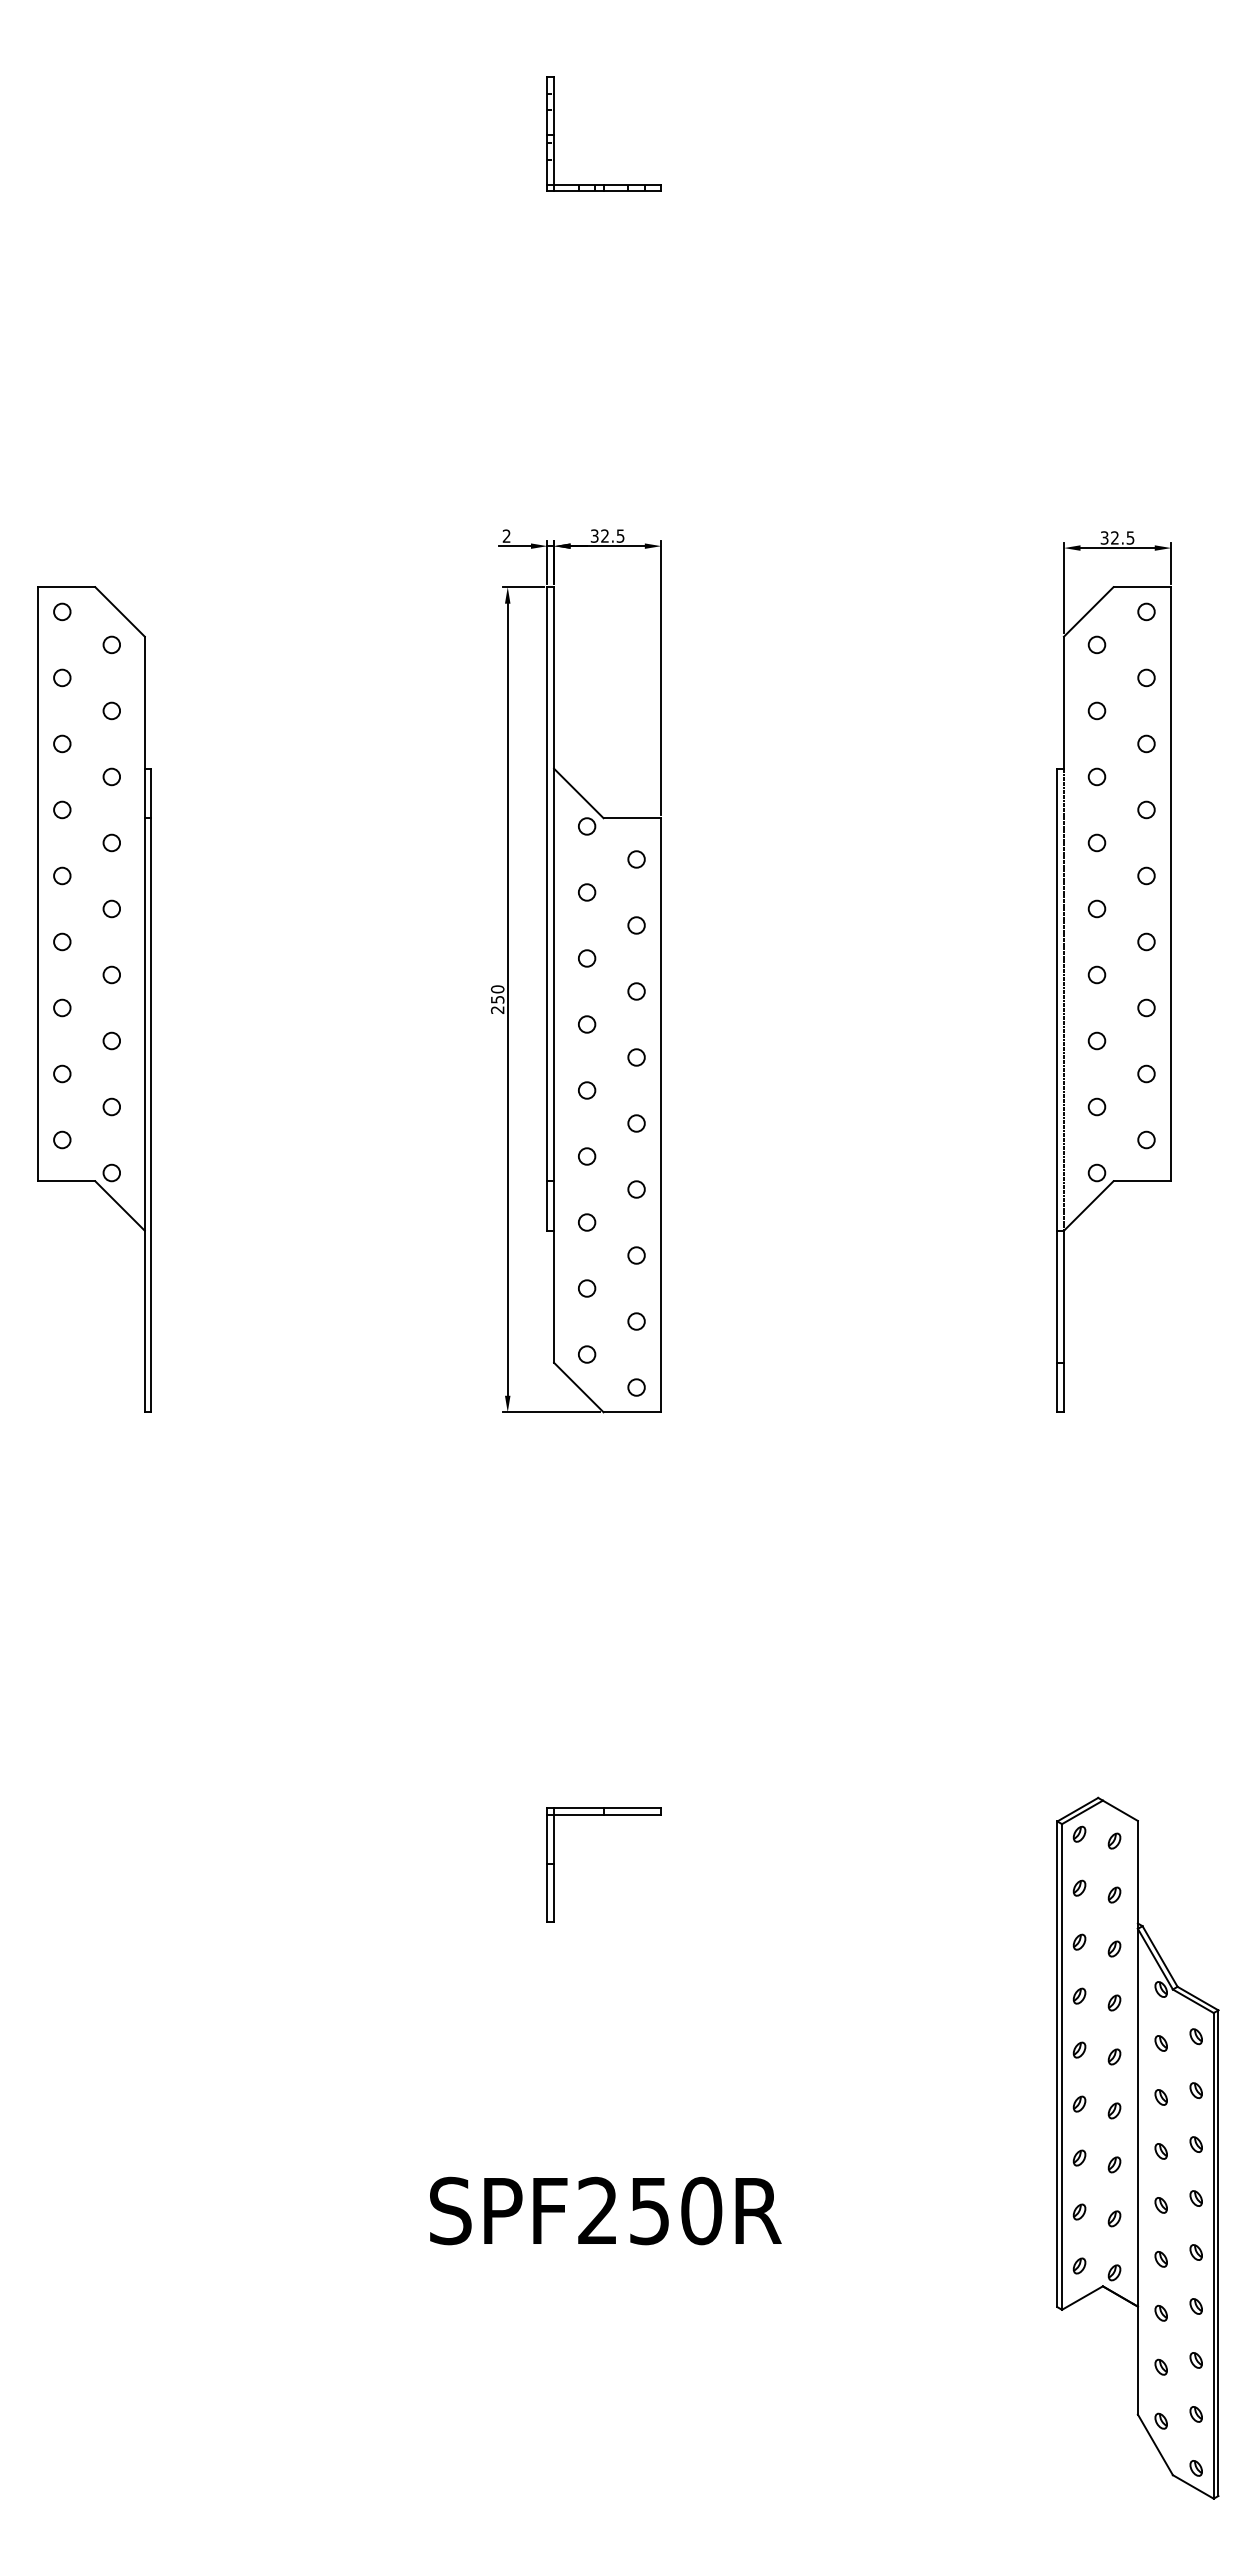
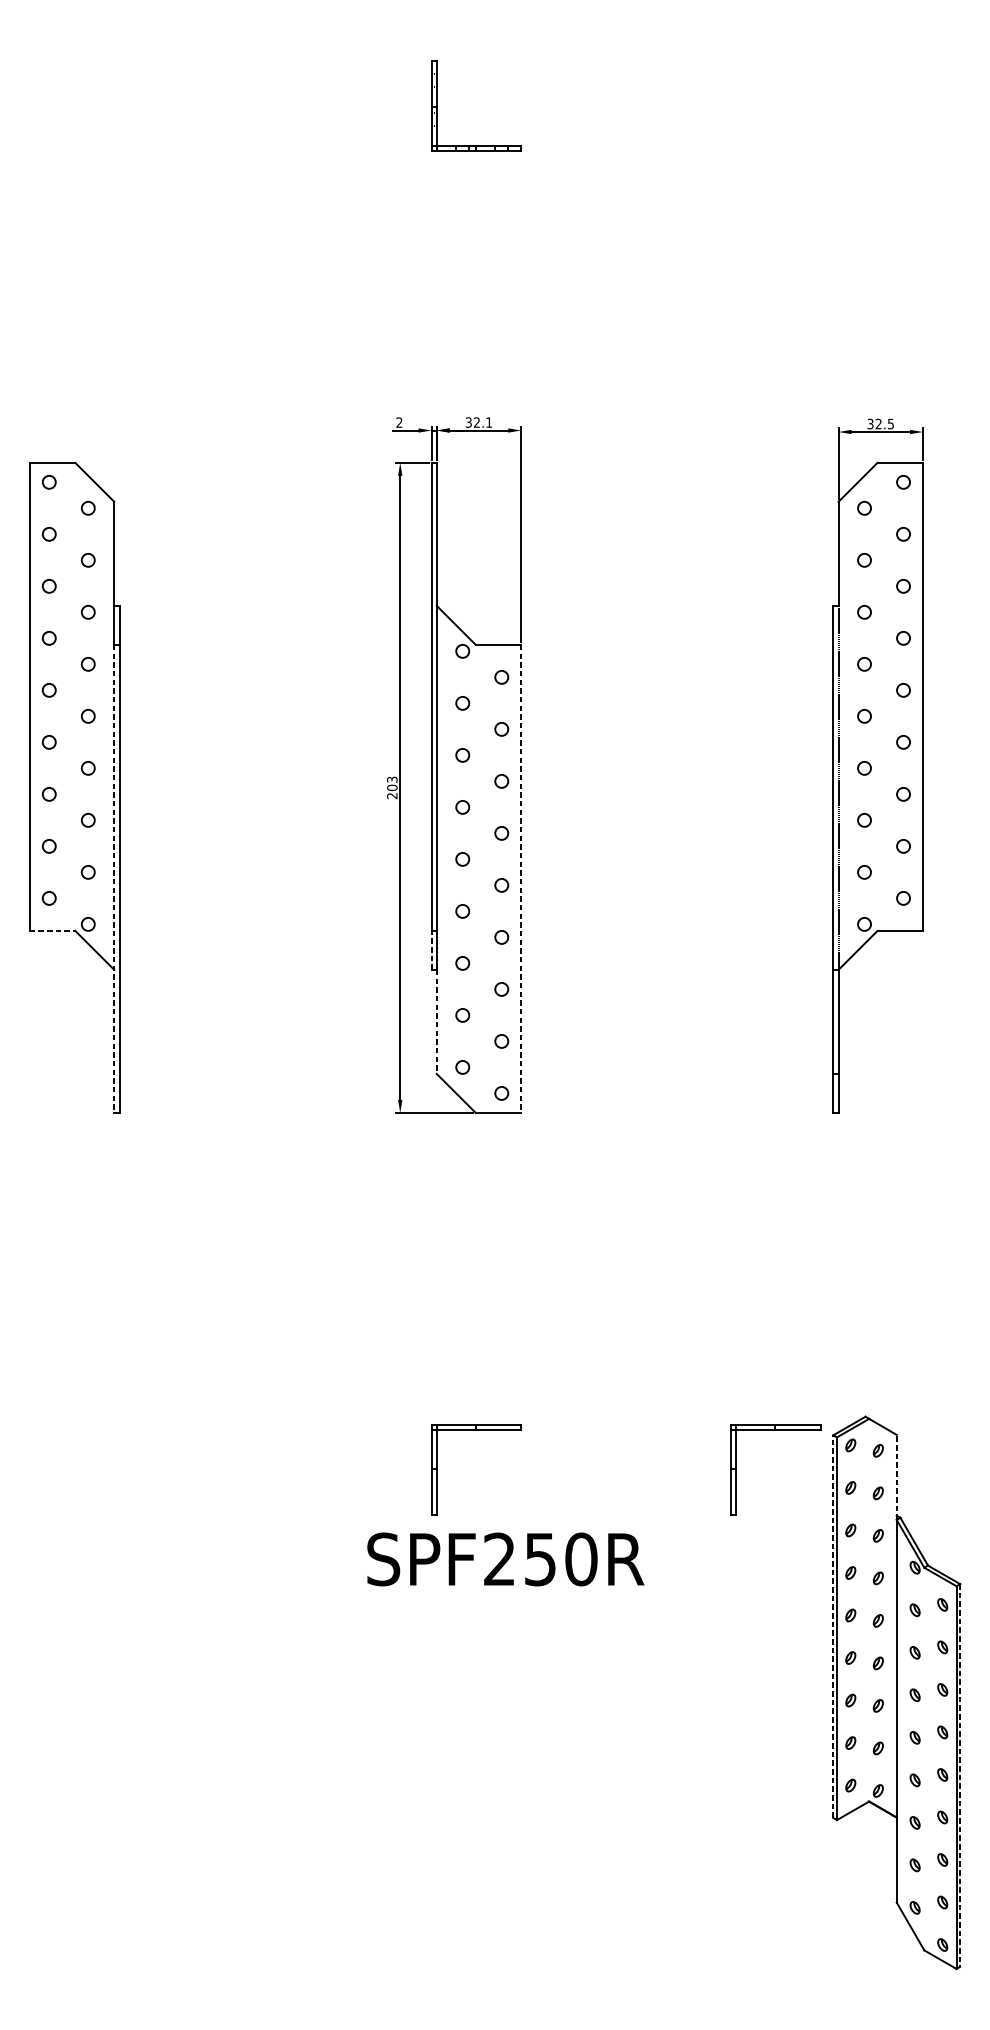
text: (620, 535) -> (489, 422), 32.5 -> 32.1
text: (497, 994) -> (392, 783), 250 -> 203
line: (144, 1115) -> (114, 879), solid -> dashed
line: (661, 1115) -> (521, 879), solid -> dashed
line: (66, 1181) -> (52, 931), solid -> dashed
line: (547, 1206) -> (431, 950), solid -> dashed
line: (554, 1297) -> (437, 1022), solid -> dashed
part: (983, 1815) -> (775, 1430), added
line: (1137, 1874) -> (896, 1477), solid -> dashed
line: (1057, 2064) -> (833, 1626), solid -> dashed
text: (605, 2210) -> (505, 1559), moved
line: (1218, 2253) -> (960, 1775), solid -> dashed

